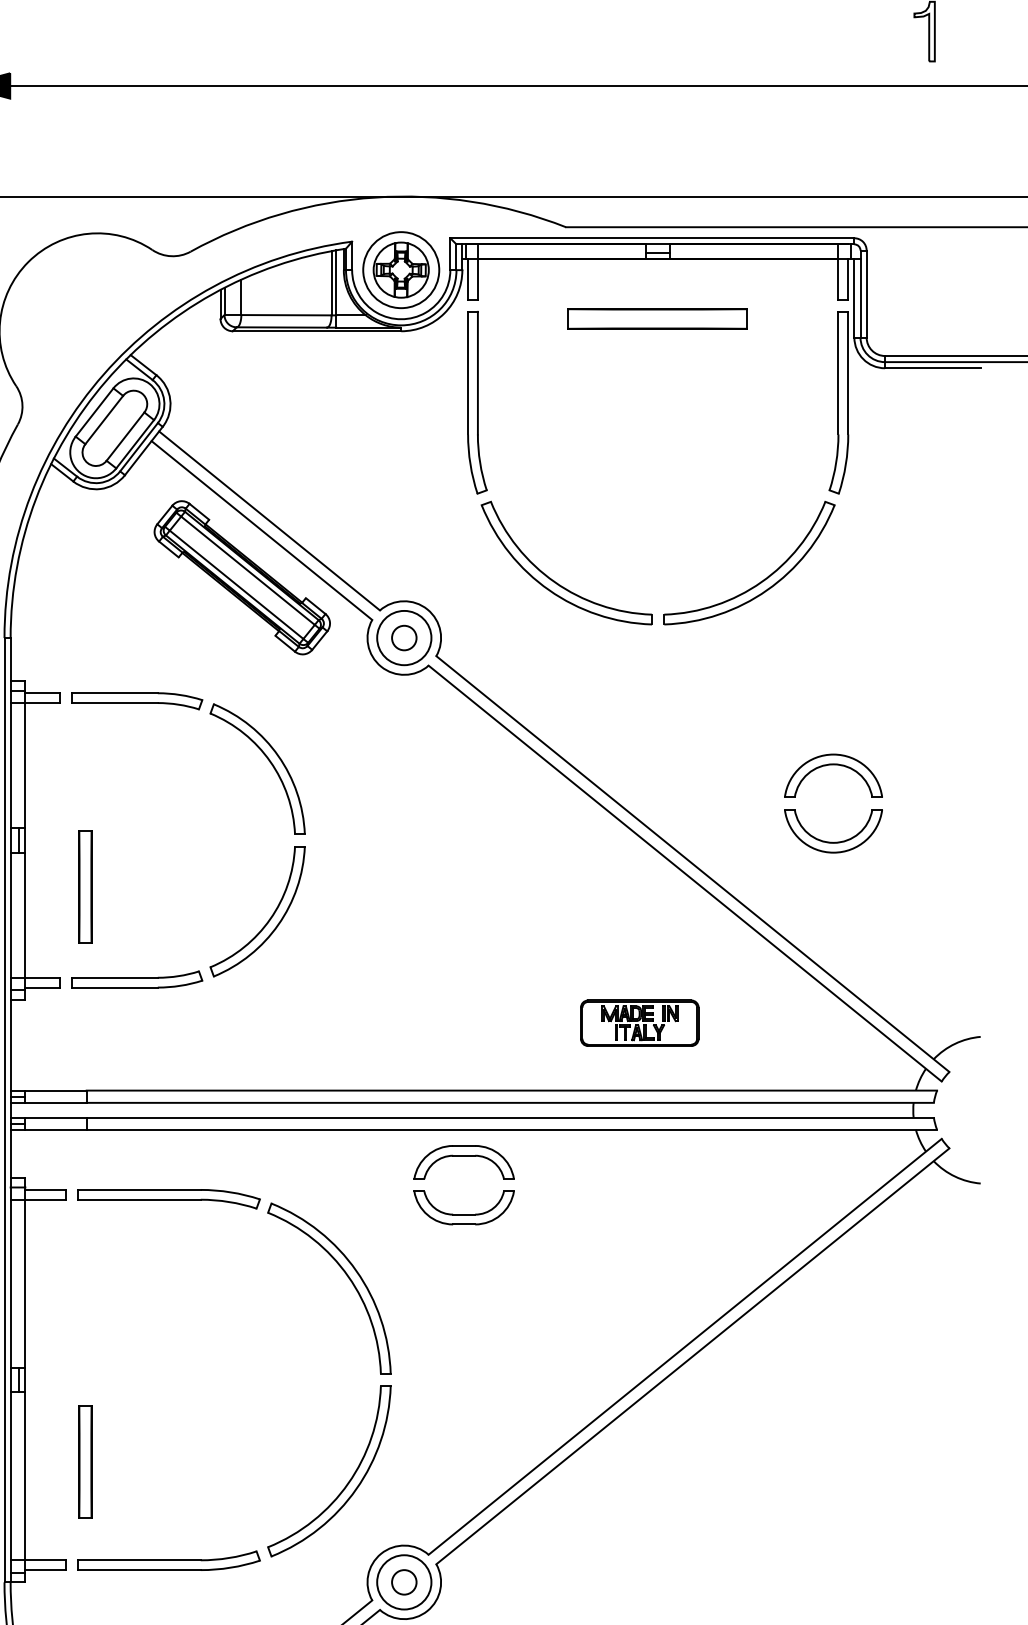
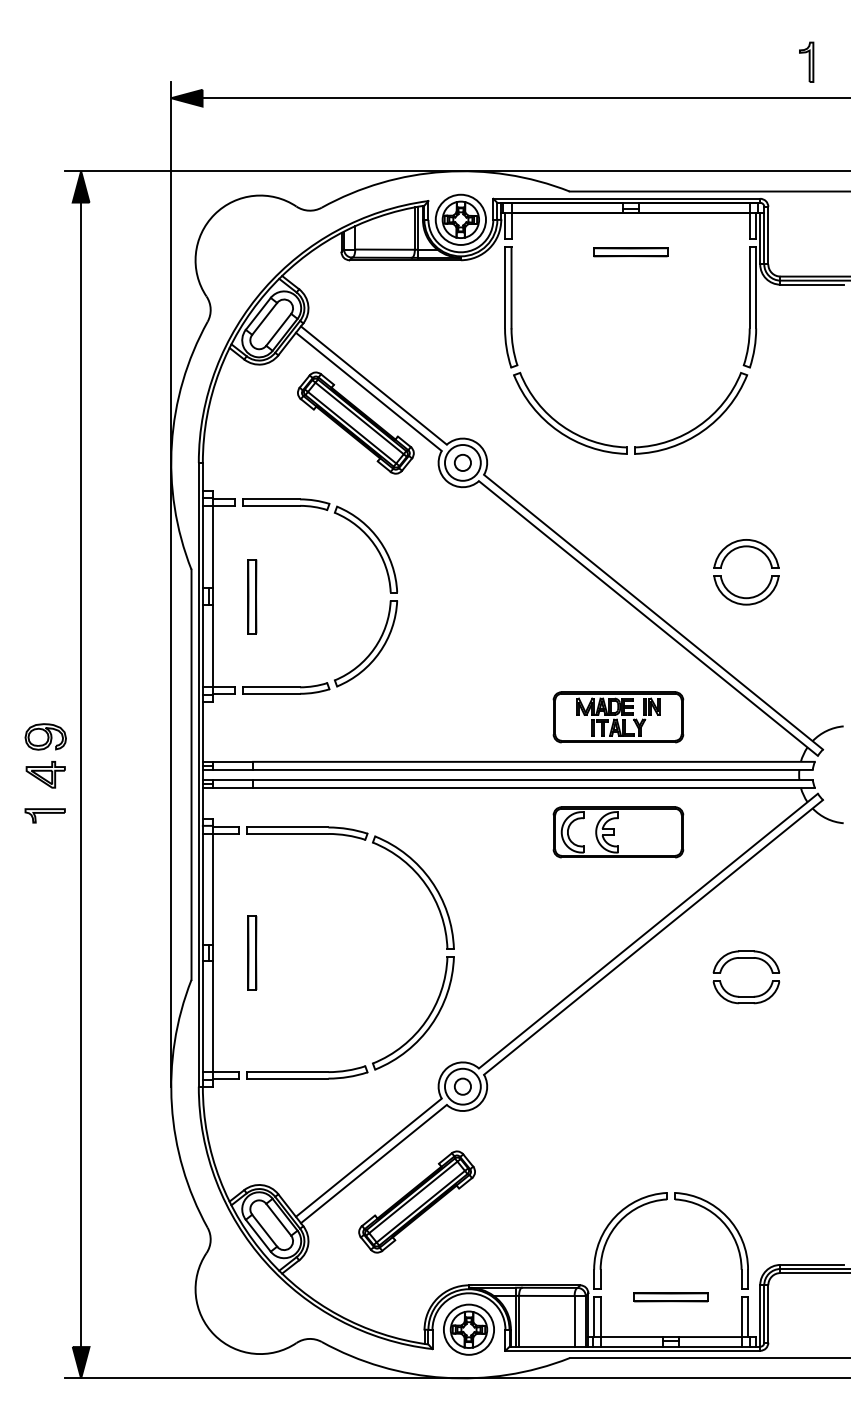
part: (658, 319) -> (630, 252), size x0.62
part: (85, 887) -> (252, 596), moved
part: (639, 1023) -> (618, 717), size x1.67
part: (464, 1156) -> (746, 958), moved
part: (639, 1197) -> (618, 832), added
part: (85, 1460) -> (252, 952), moved

